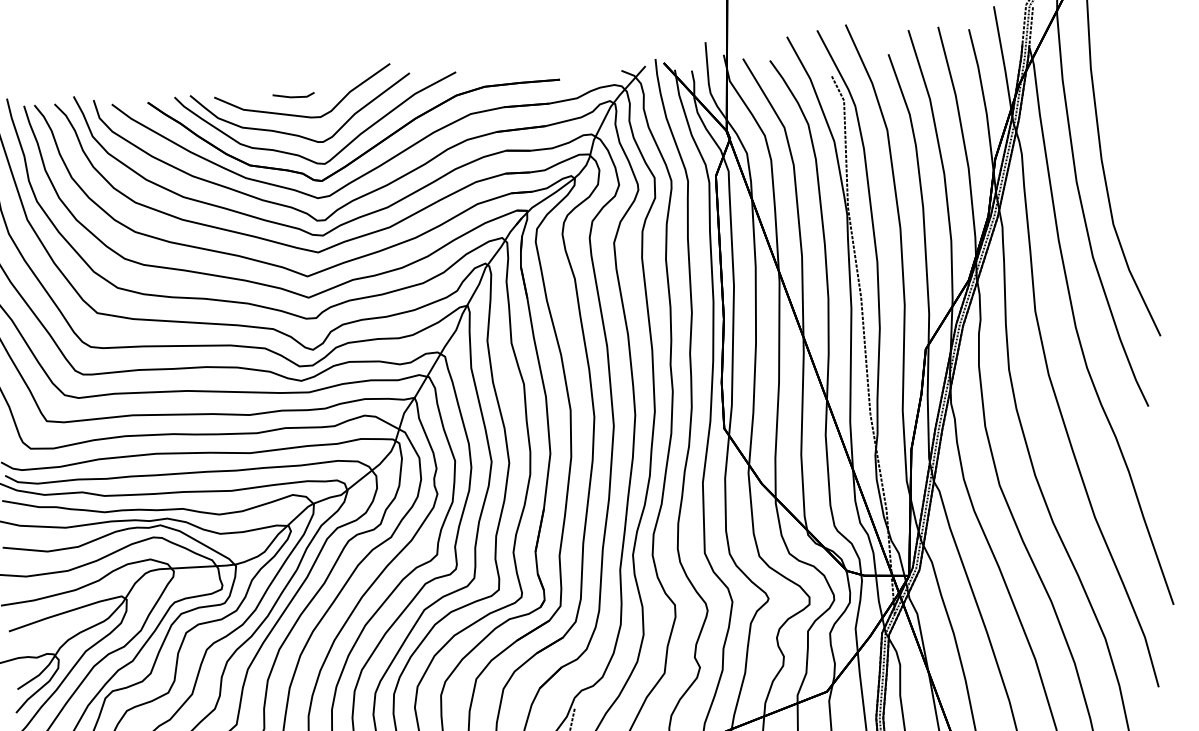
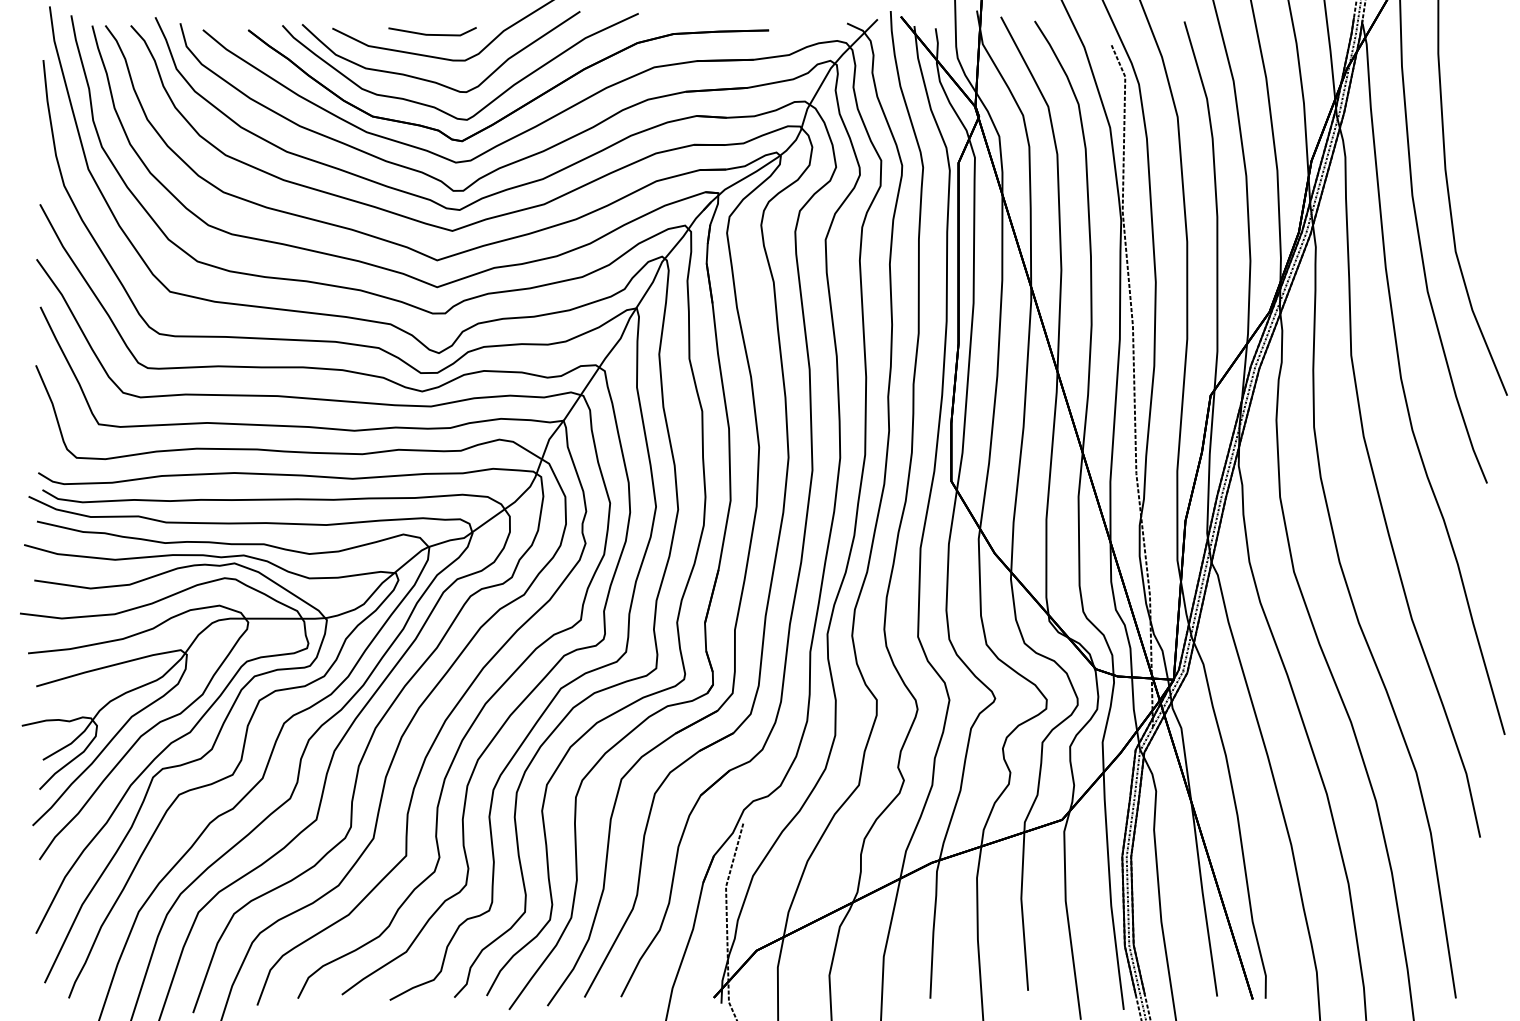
part: (293, 95) -> (432, 31), size x1.67

